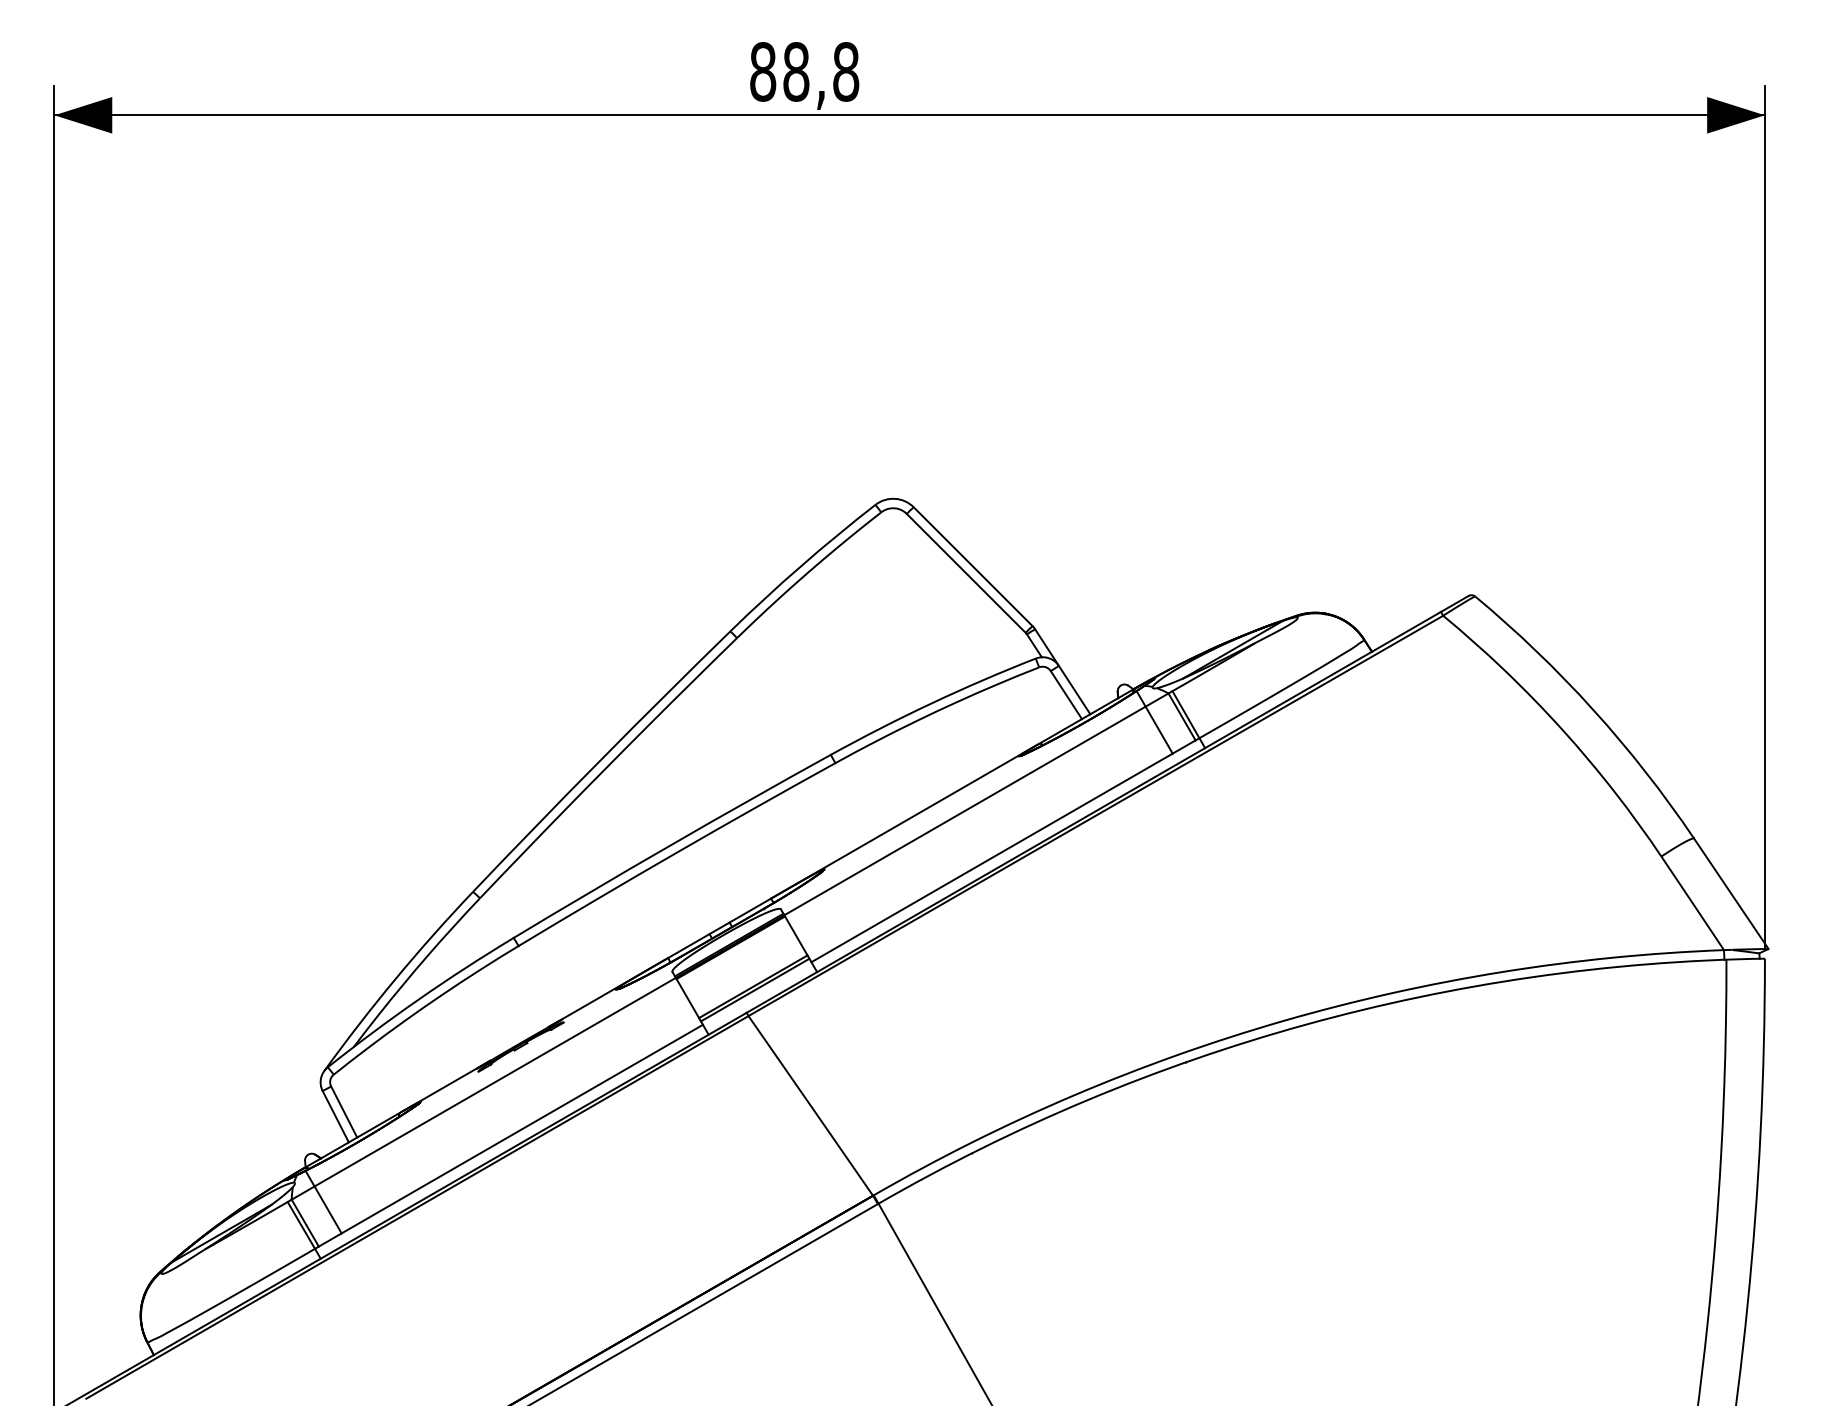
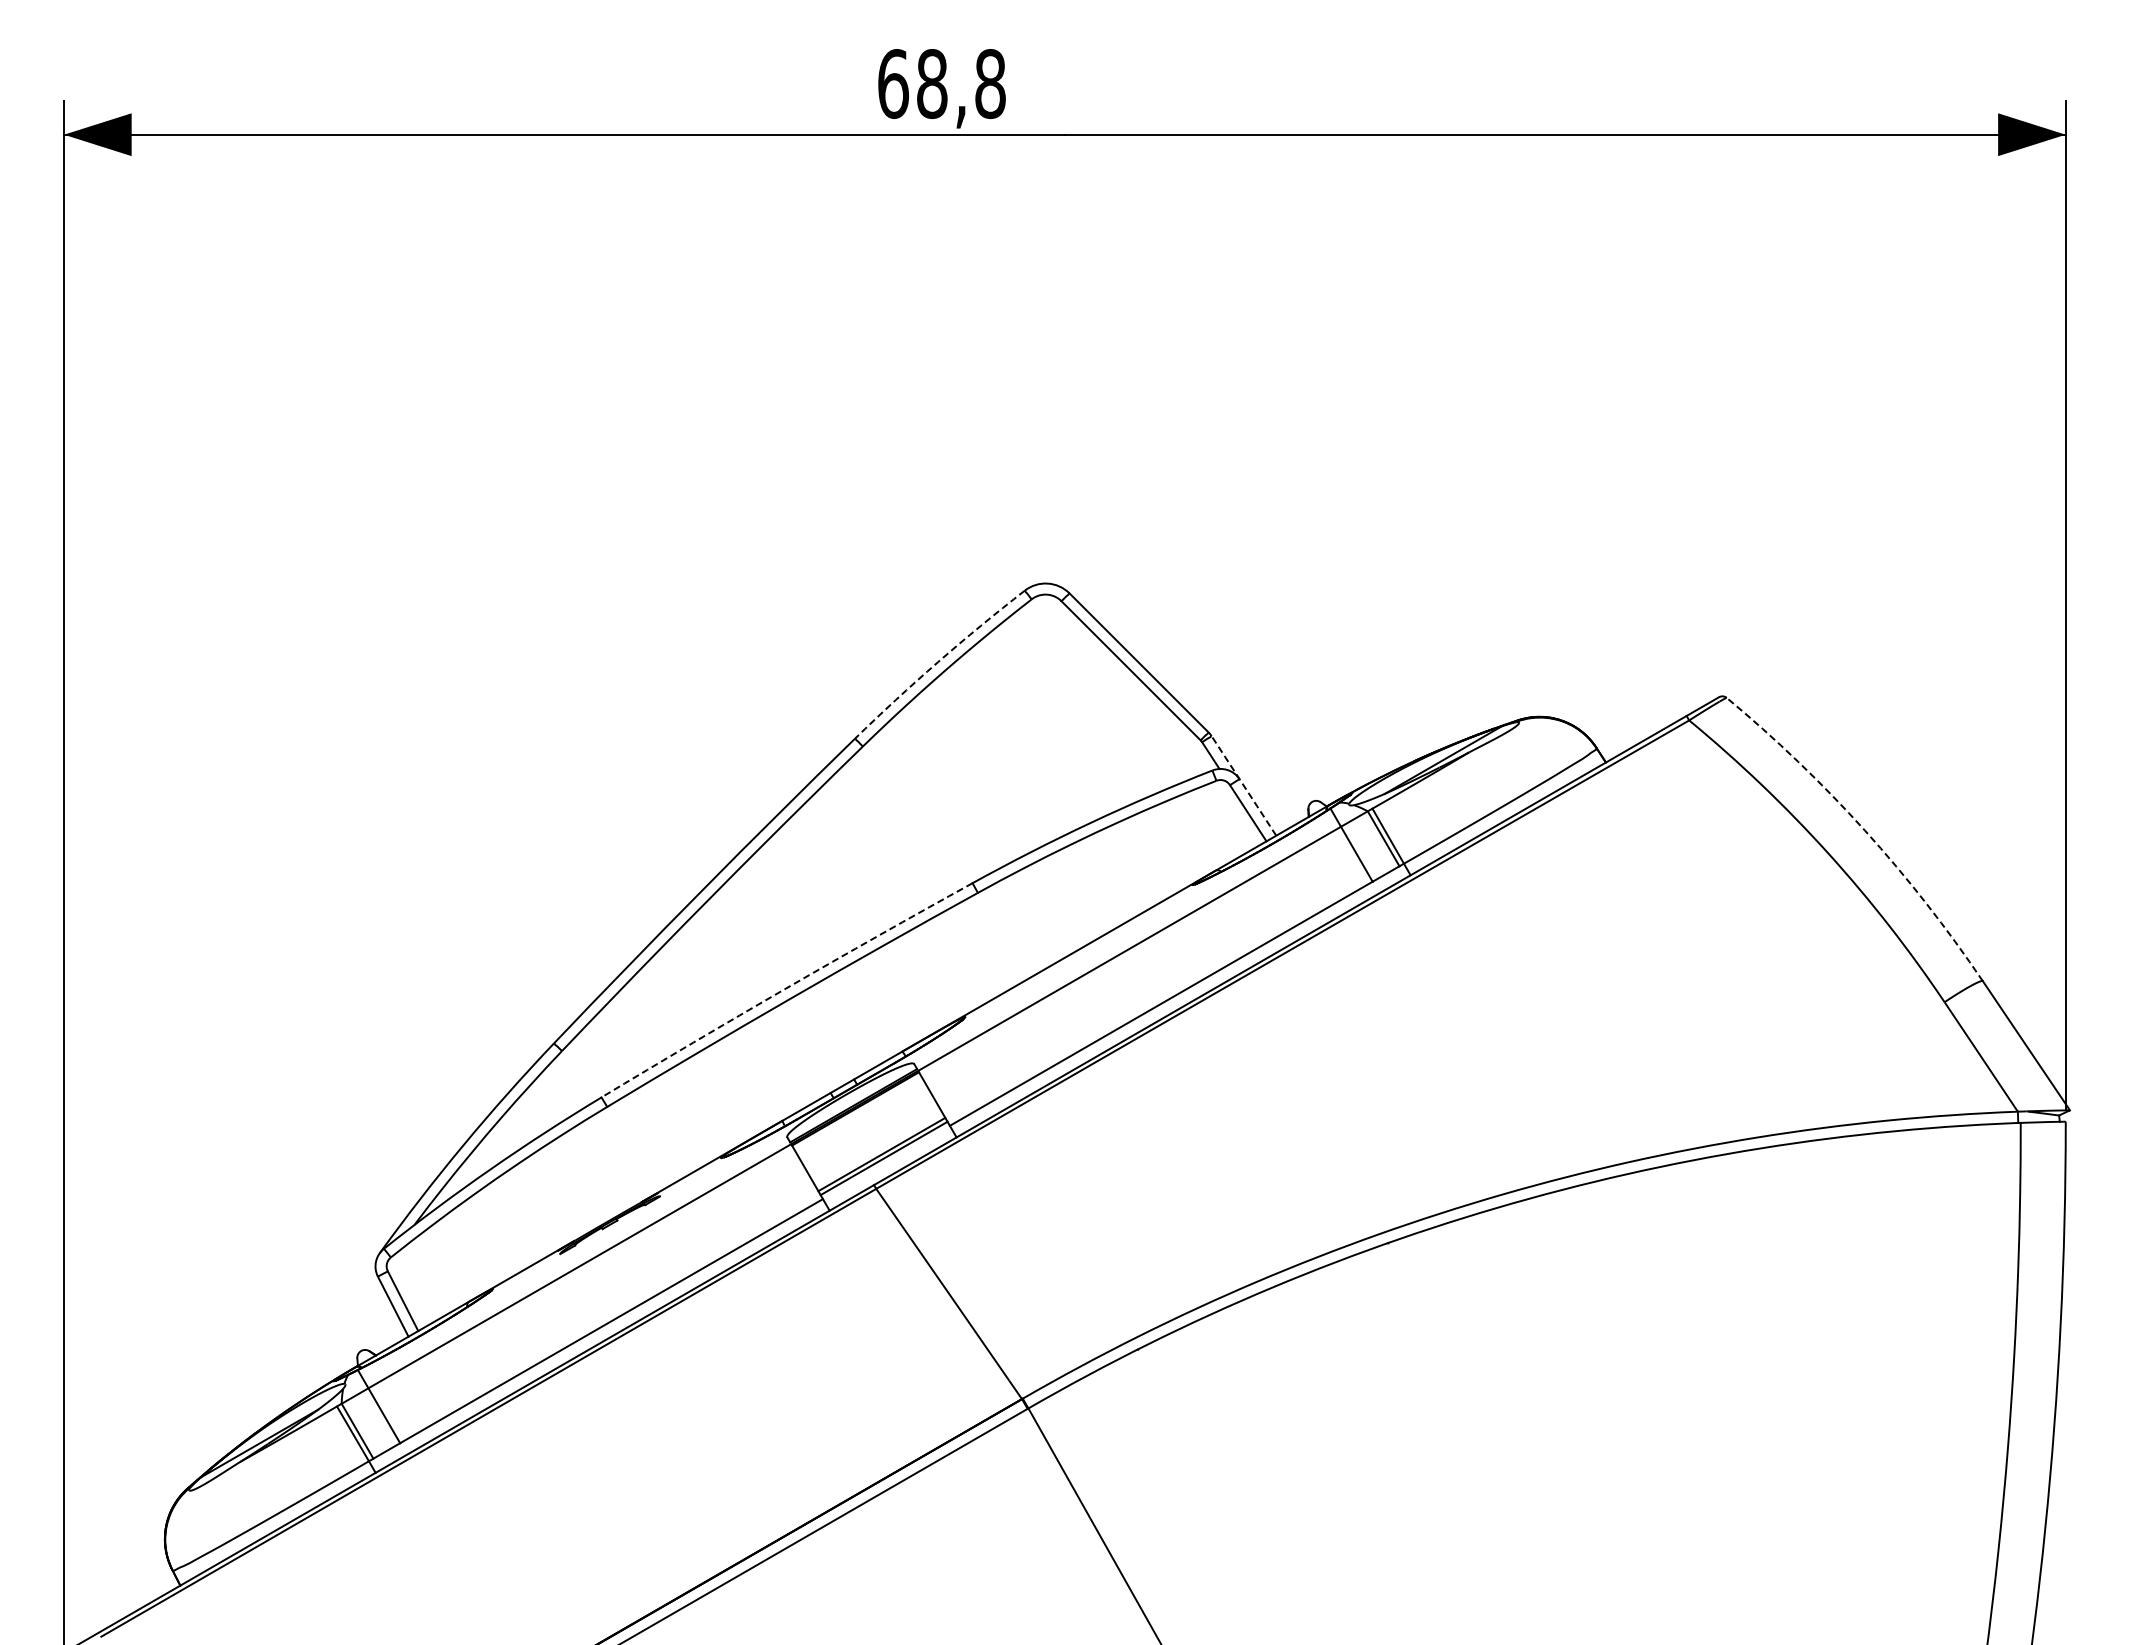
text: (763, 71) -> (893, 83), 88,8 -> 68,8
arc: (800, 566) -> (937, 662), solid -> dashed
line: (1062, 671) -> (1243, 785), solid -> dashed
arc: (1592, 709) -> (1864, 830), solid -> dashed
arc: (671, 844) -> (786, 988), solid -> dashed

